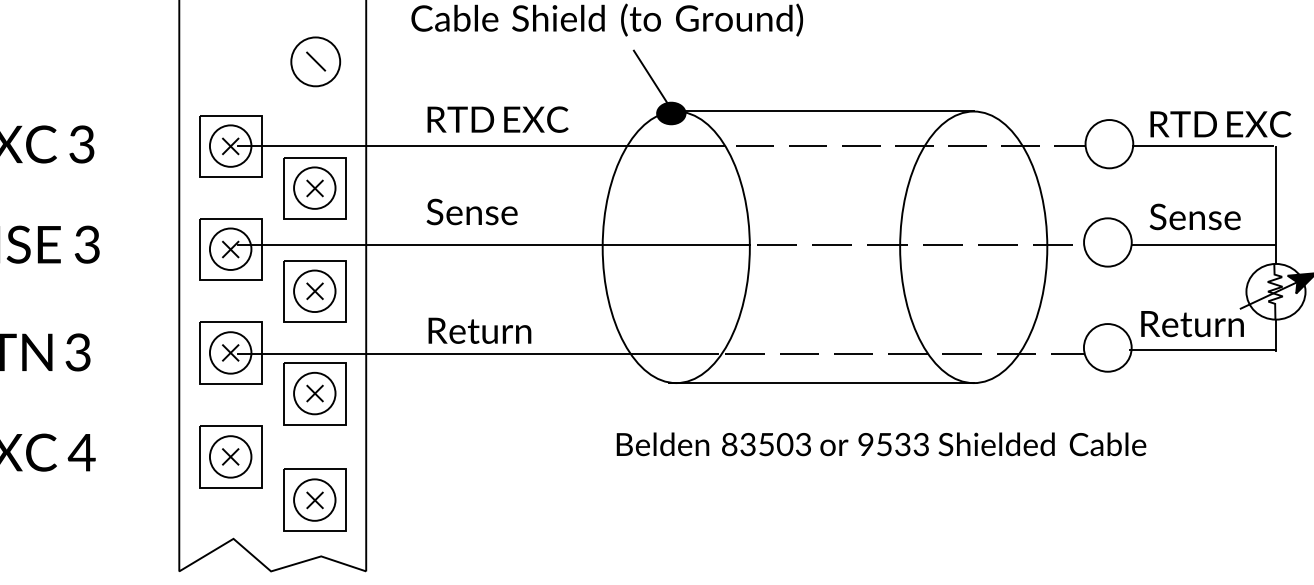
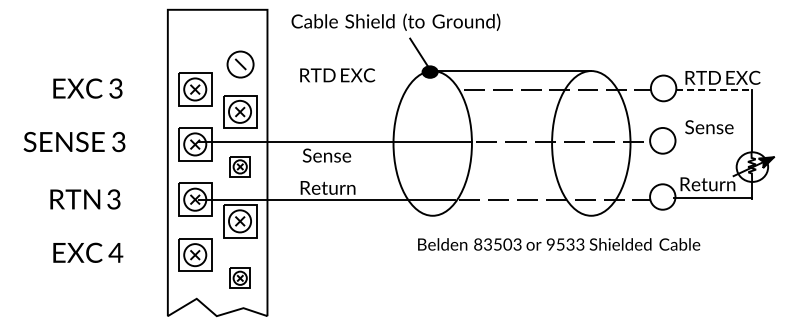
part: (315, 61) -> (240, 64), moved
line: (480, 146) -> (328, 89), removed
line: (1204, 146) -> (714, 89), solid -> dashed
text: (471, 211) -> (326, 155), moved
line: (1203, 245) -> (713, 142), removed
part: (315, 290) -> (240, 166), size x0.6
line: (820, 382) -> (509, 215), removed
text: (882, 444) -> (559, 244), moved
part: (315, 500) -> (240, 278), size x0.6

